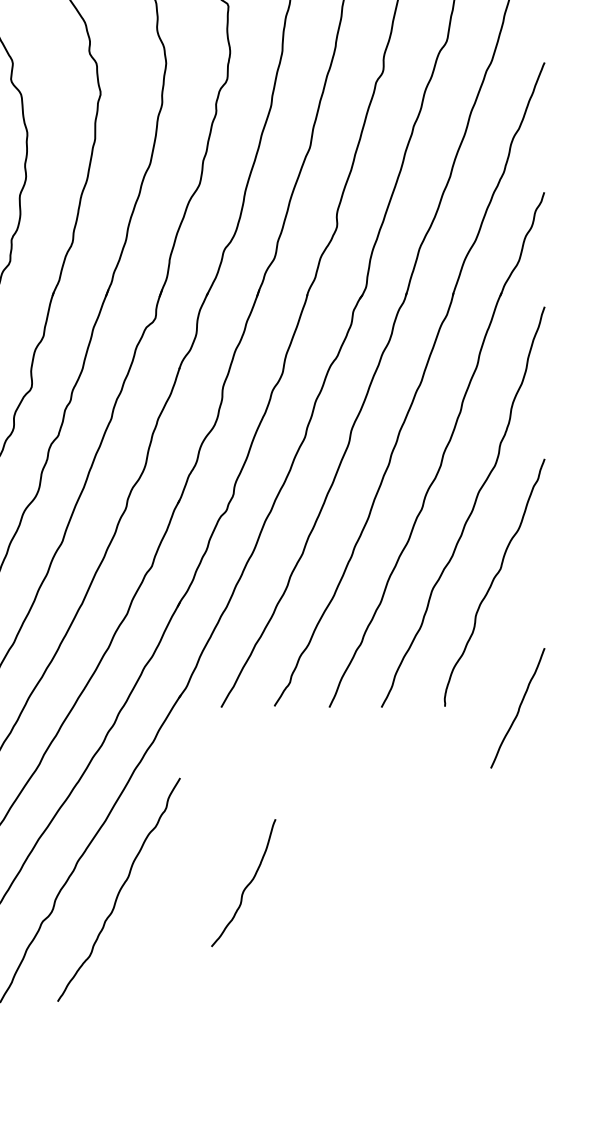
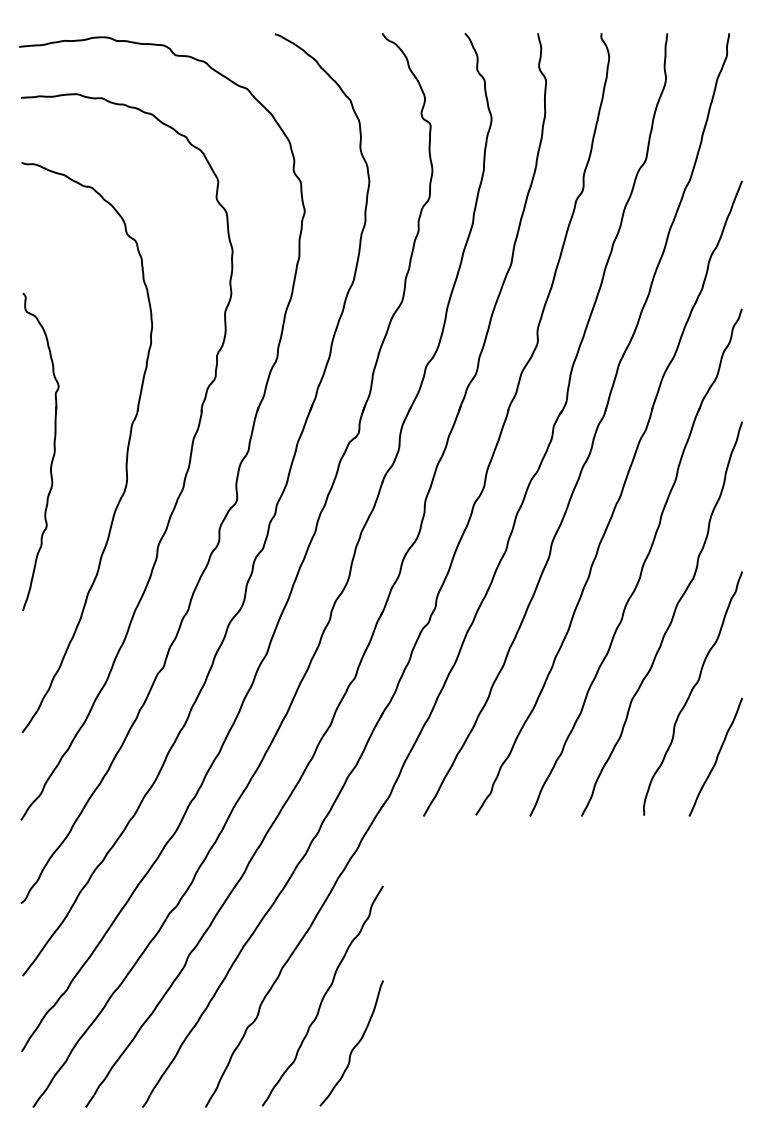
curve: (518, 707) -> (716, 756), moved
curve: (246, 885) -> (354, 1045), moved

